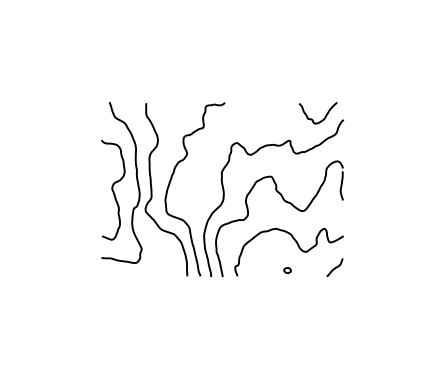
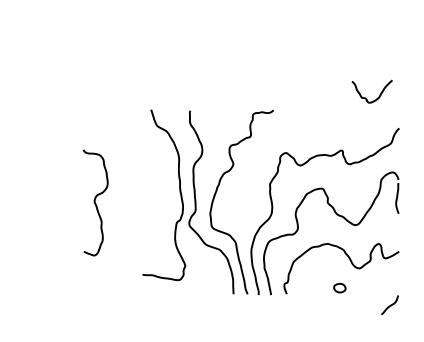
curve: (313, 119) -> (367, 98), moved
curve: (113, 189) -> (95, 202), moved
curve: (334, 267) -> (389, 305), moved
part: (287, 270) -> (339, 288), size x1.6

